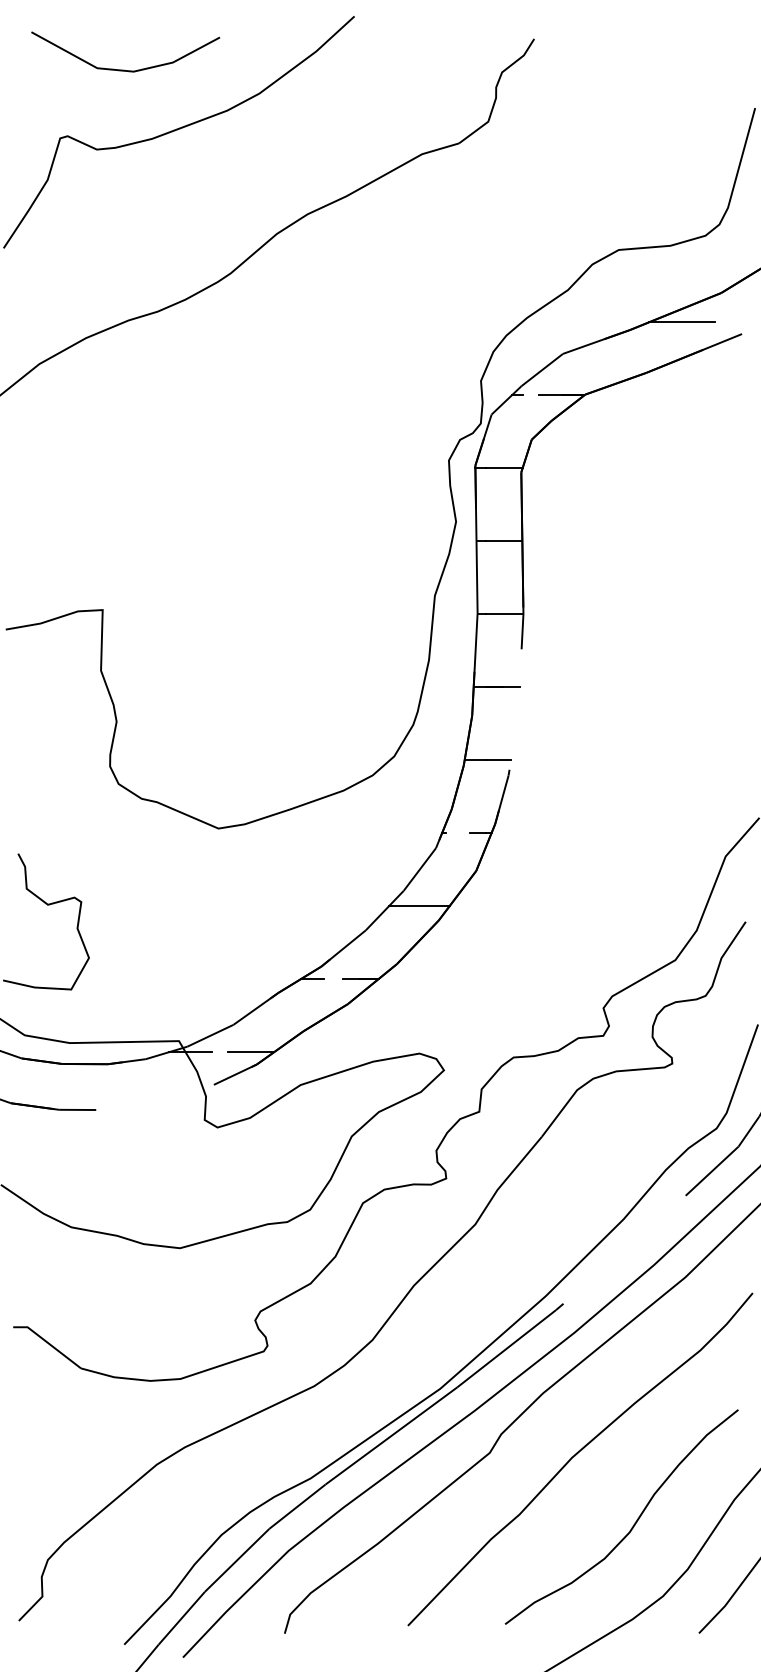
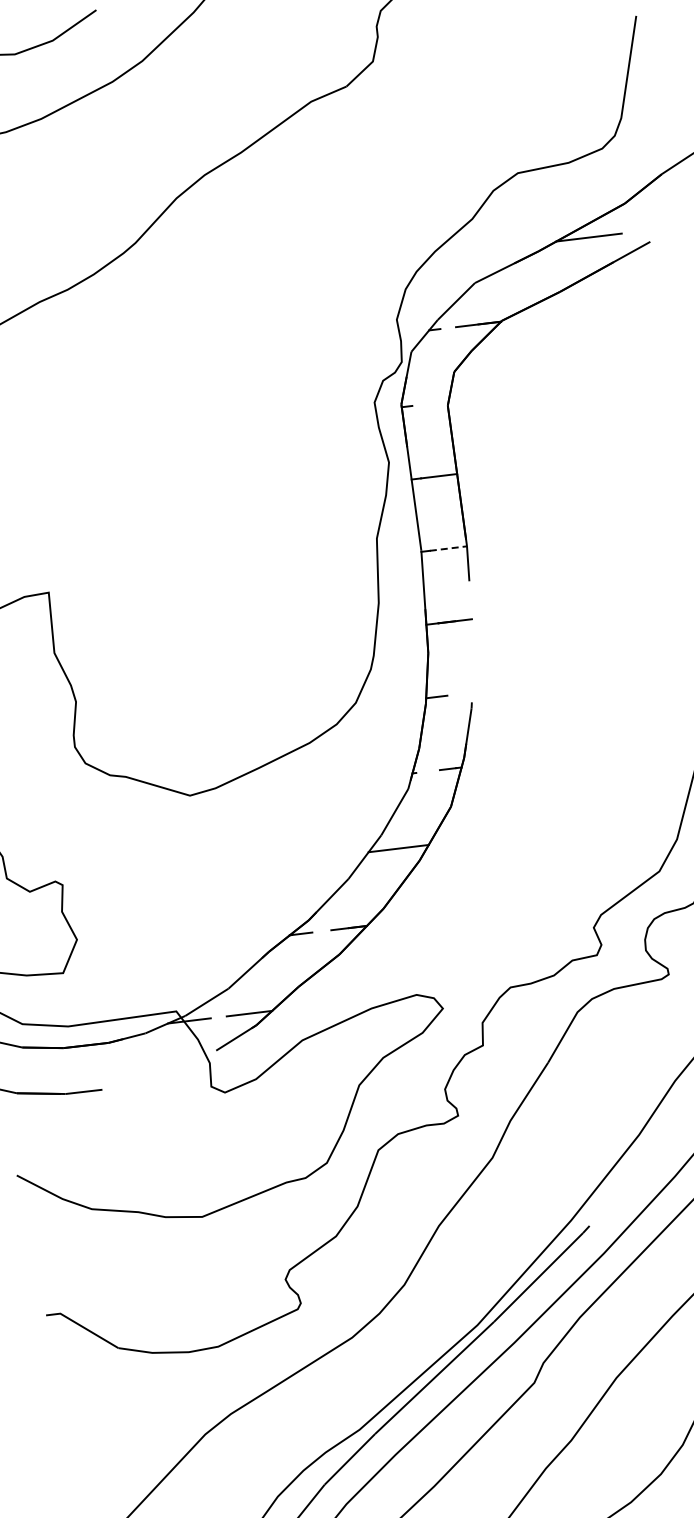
line: (504, 468) -> (430, 403), removed
line: (504, 614) -> (448, 548), solid -> dashed
line: (498, 760) -> (459, 694), removed

